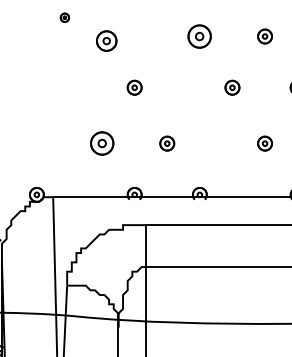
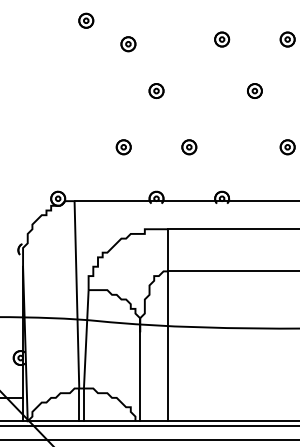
part: (65, 17) -> (86, 20), size x1.67
part: (200, 36) -> (222, 39), size x0.62
part: (106, 41) -> (128, 44), size x0.71
part: (101, 143) -> (123, 147), size x0.62

